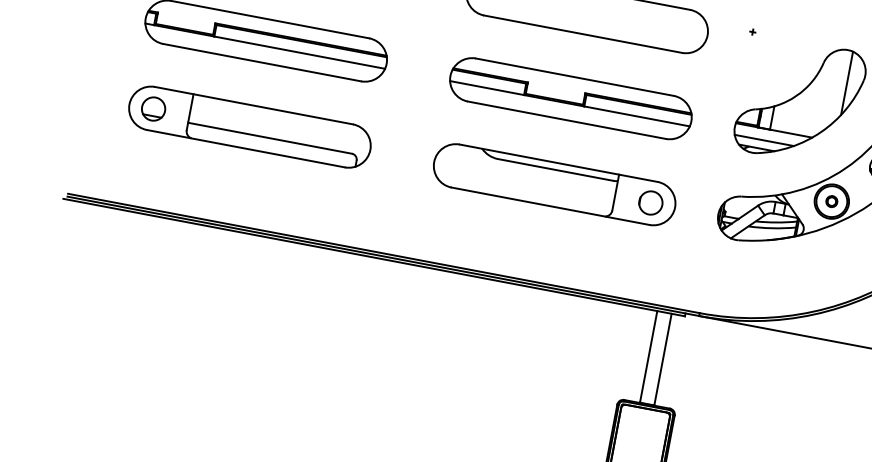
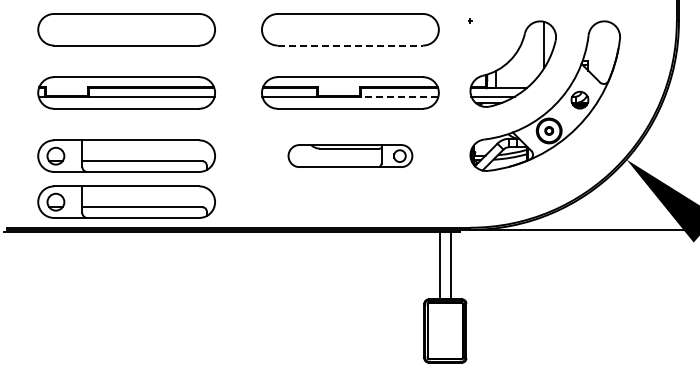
line: (583, 34) -> (350, 45), solid -> dashed
line: (636, 116) -> (399, 96), solid -> dashed
part: (554, 183) -> (350, 155), size x0.7
part: (238, 188) -> (126, 201), added

